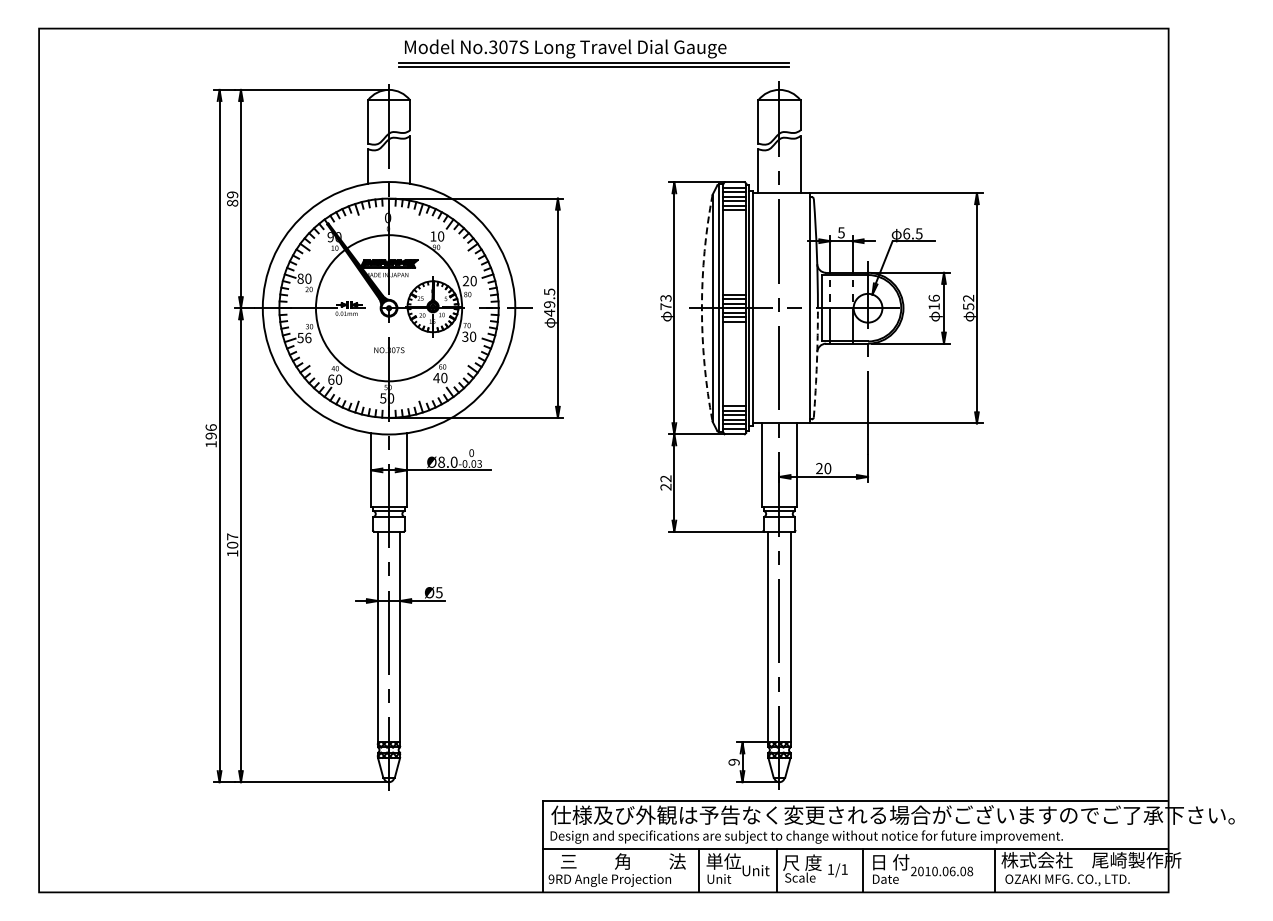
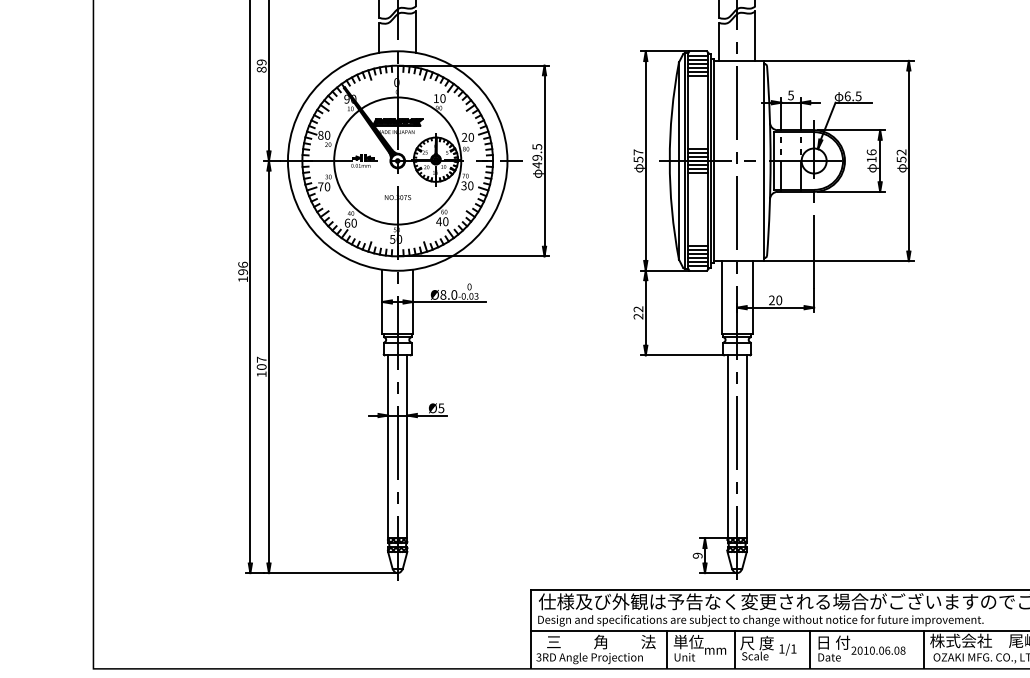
text: (665, 302) -> (638, 156), 73 -> 57
arc: (701, 308) -> (669, 161), dashed -> solid
text: (304, 337) -> (324, 186), 56 -> 70
arc: (816, 362) -> (769, 208), dashed -> solid
text: (755, 870) -> (716, 649), Unit -> mm
text: (551, 878) -> (538, 656), 9RD -> 3RD

